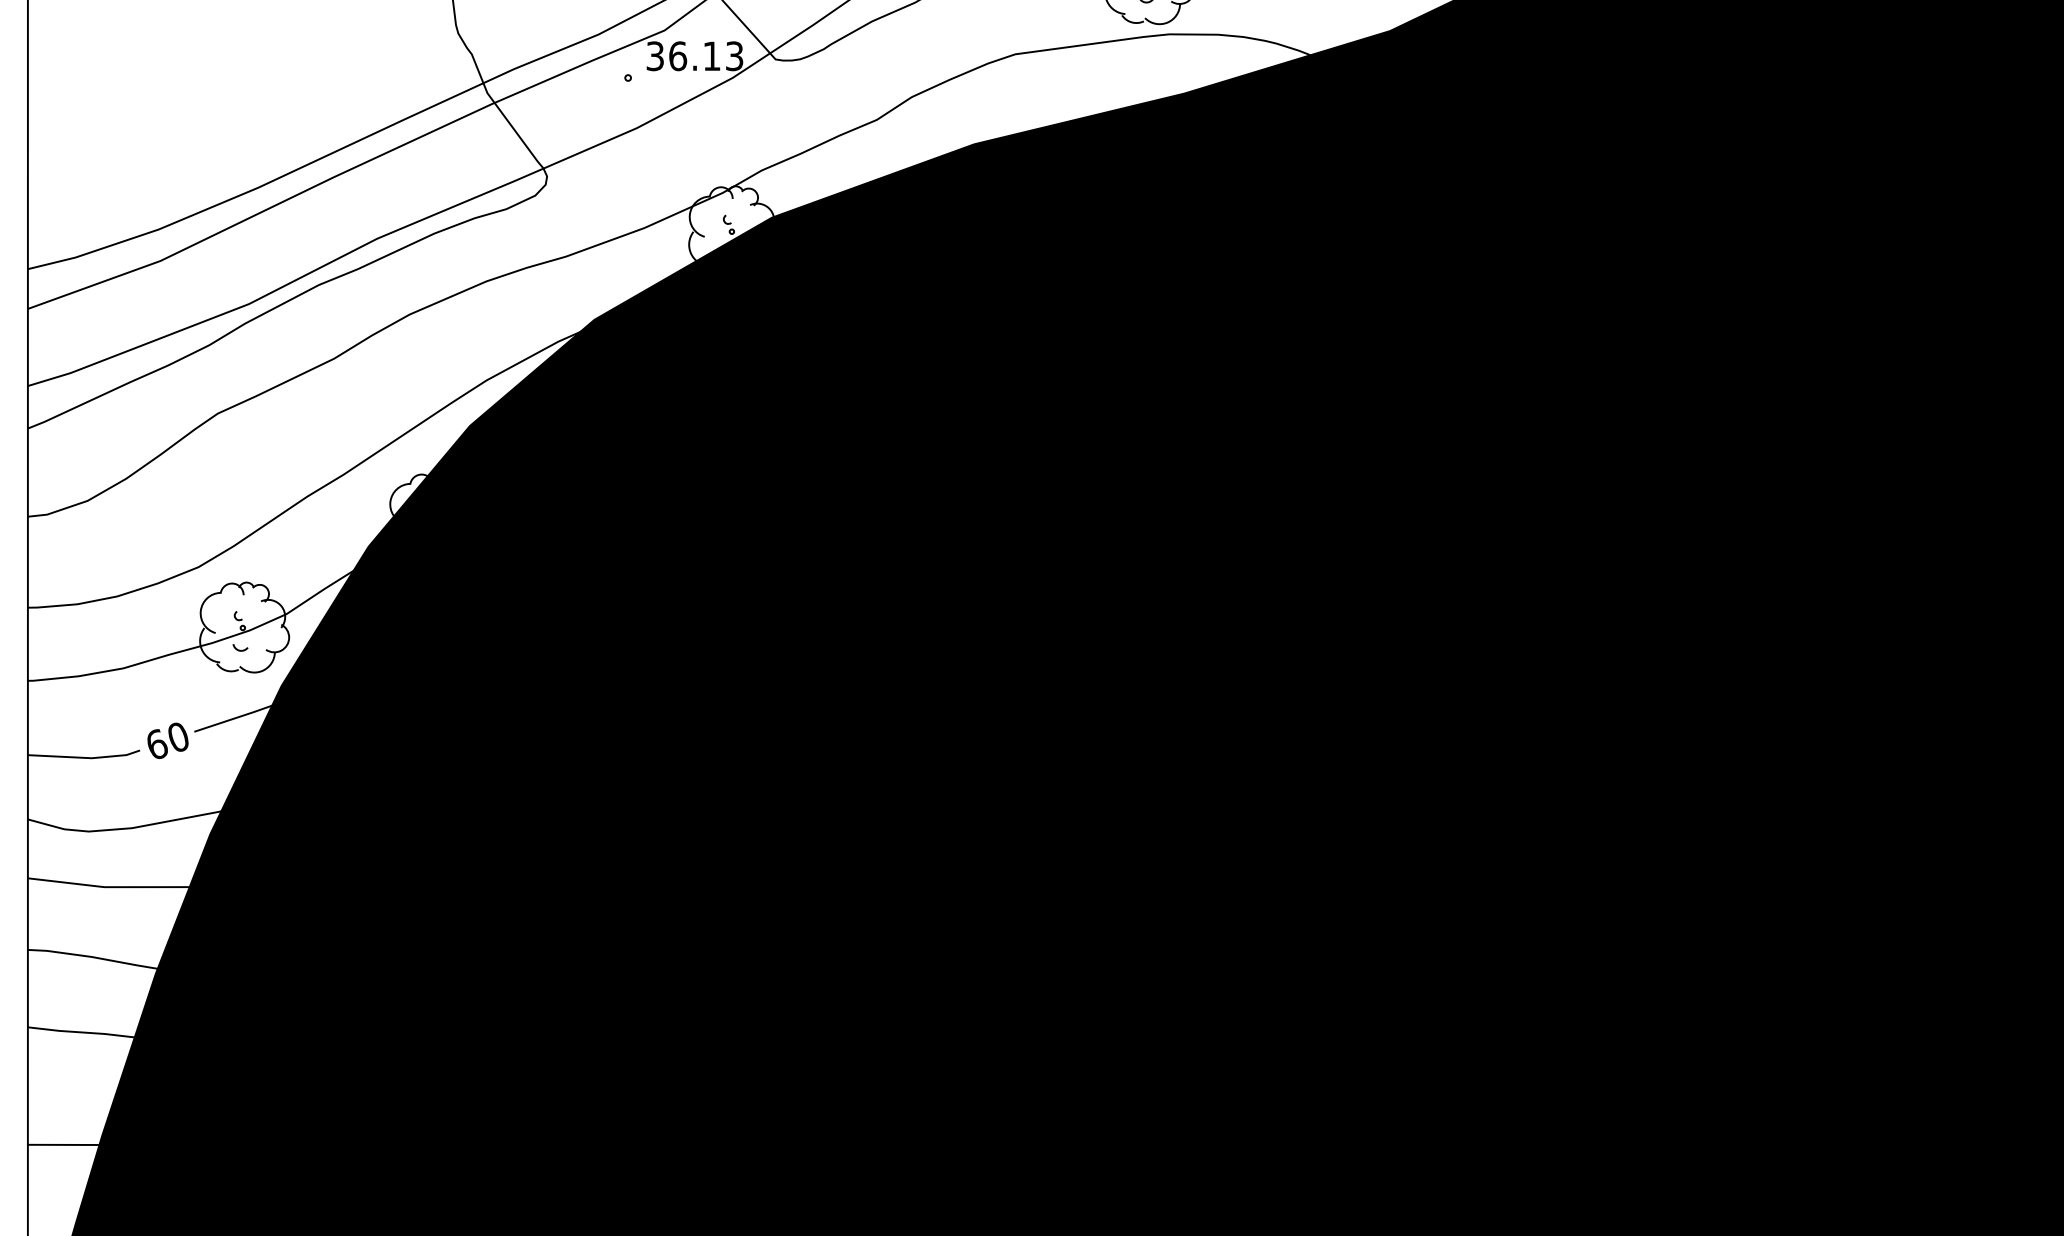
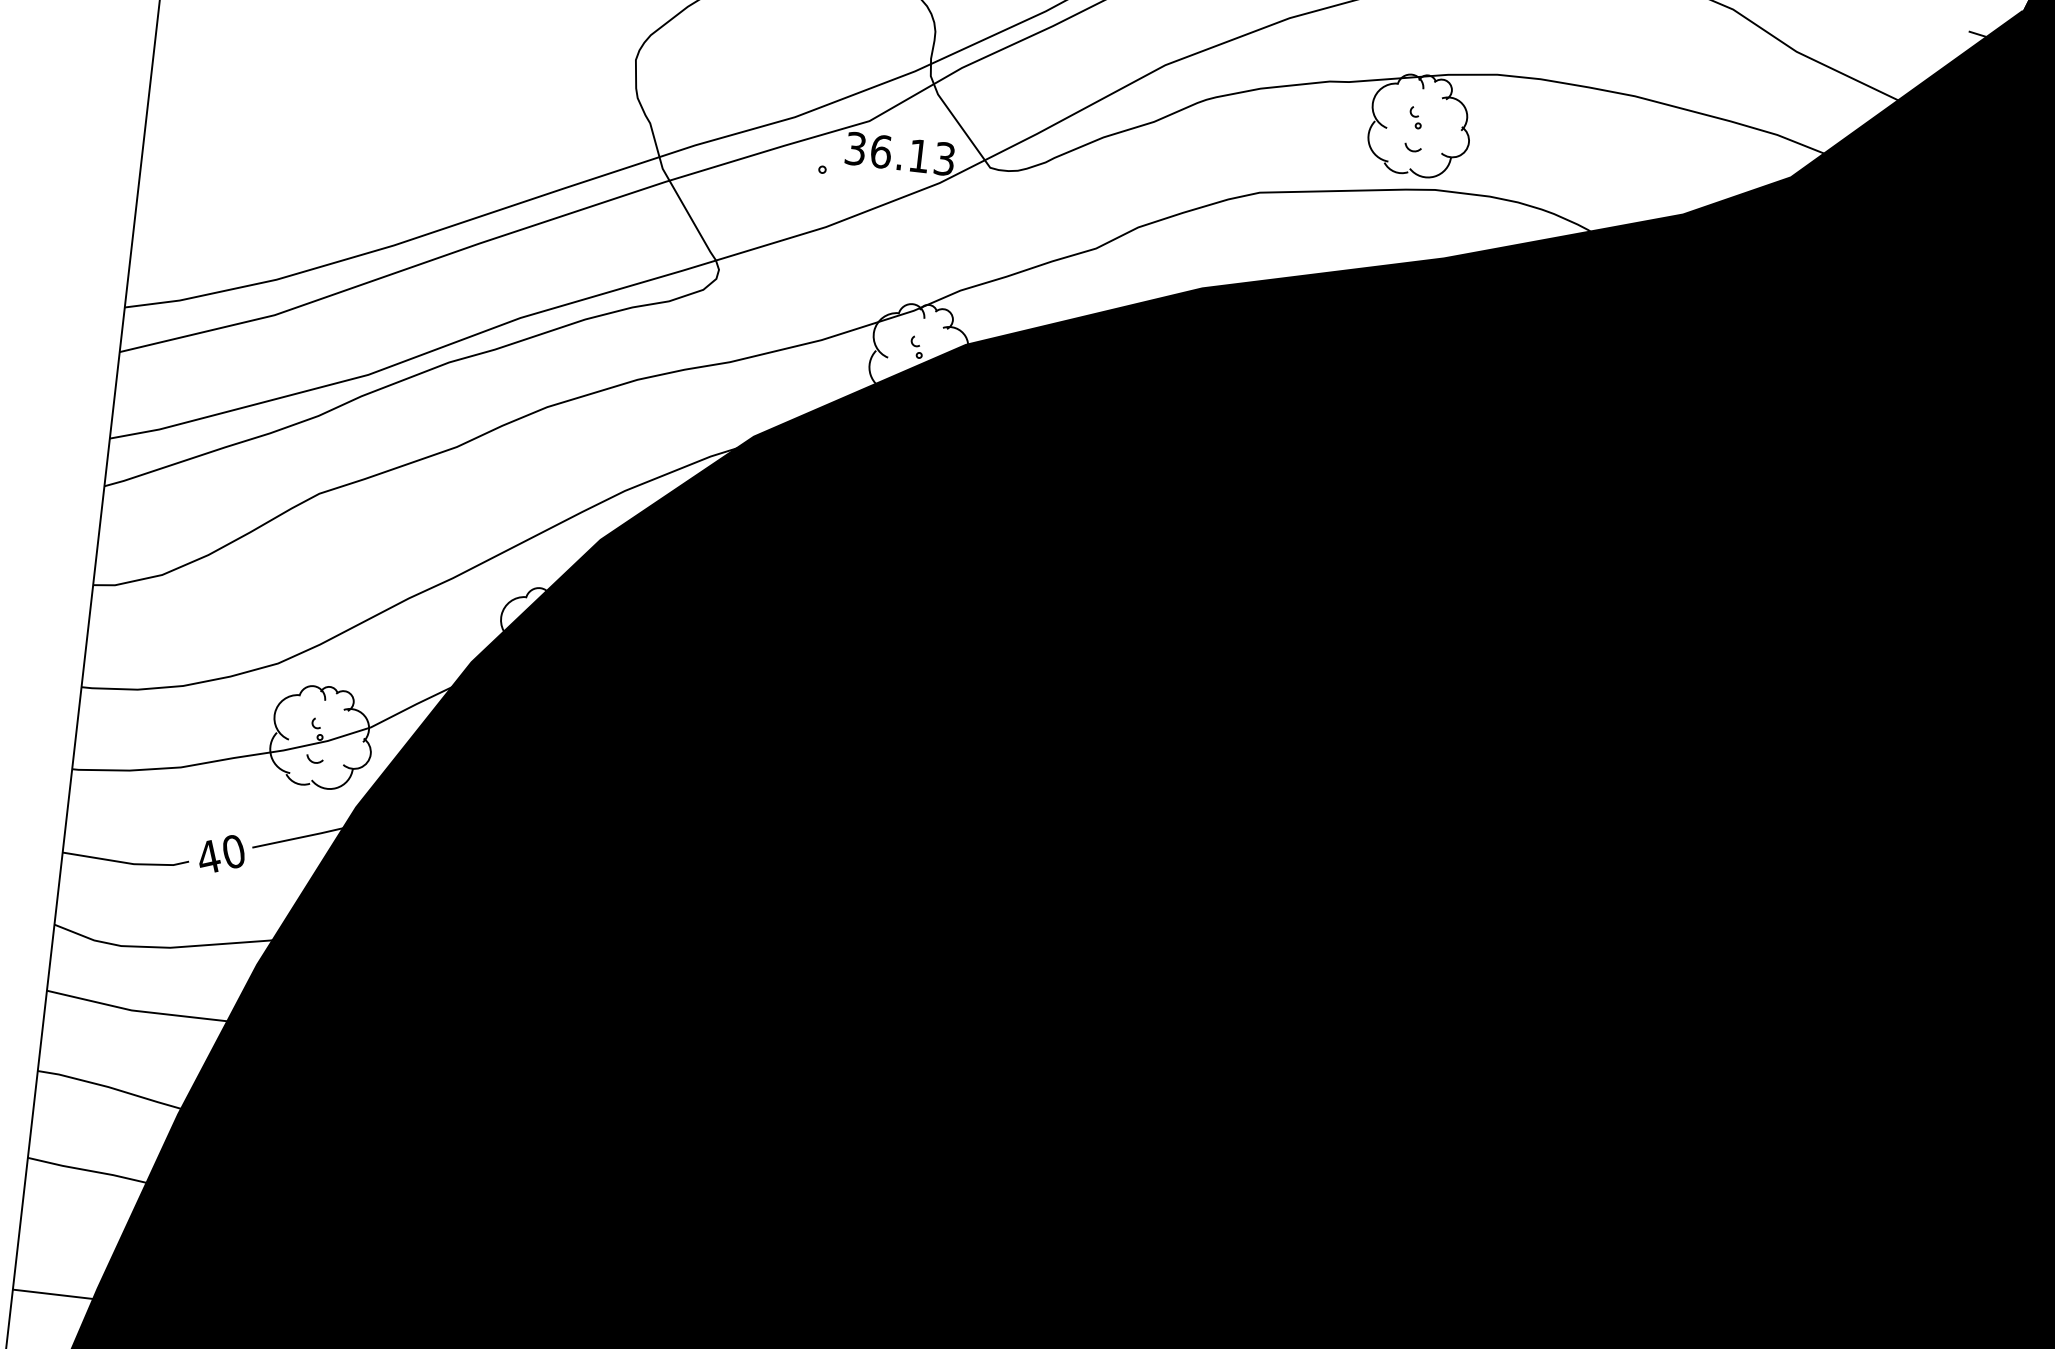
text: (157, 744) -> (209, 857), 60 -> 40

